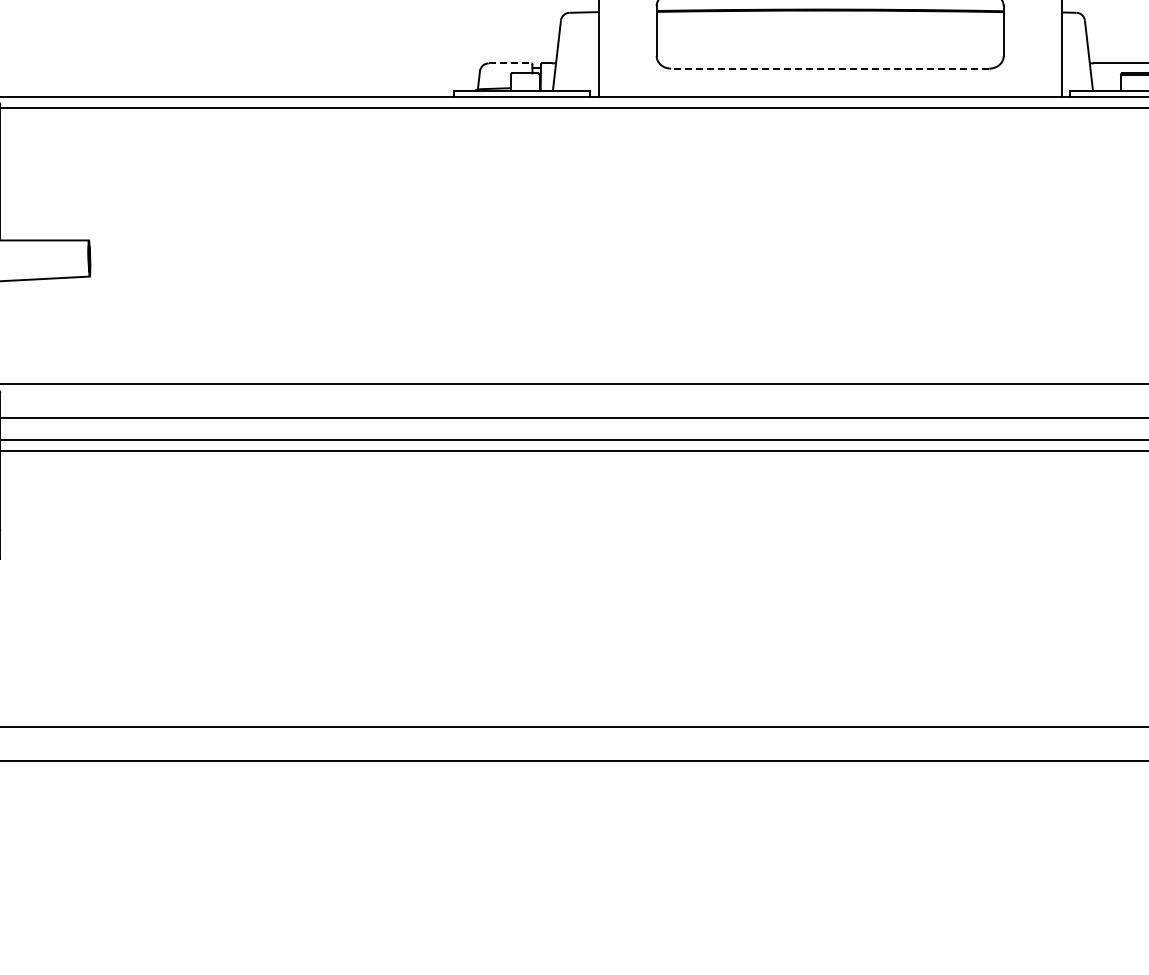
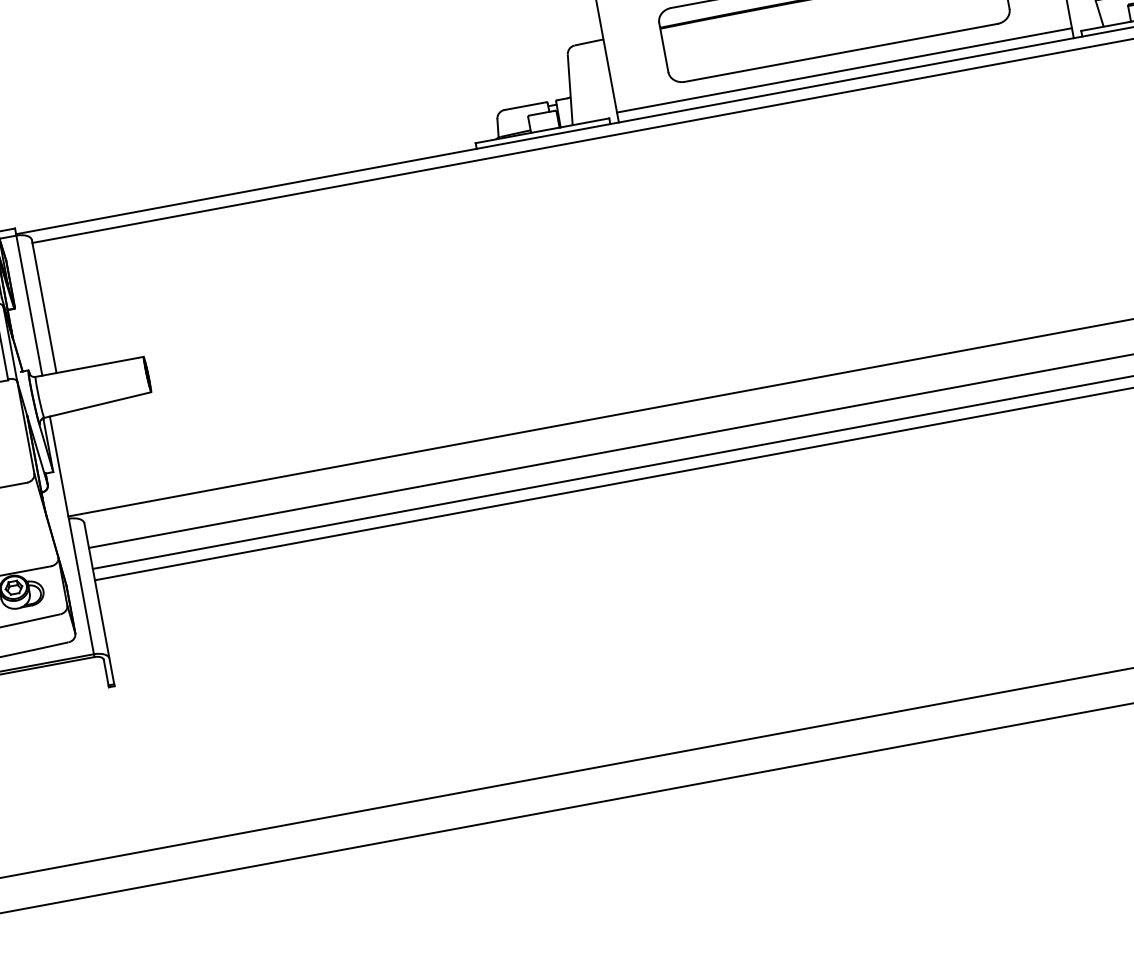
line: (510, 63) -> (525, 106), dashed -> solid
line: (829, 68) -> (840, 52), dashed -> solid
line: (829, 86) -> (843, 70), added

